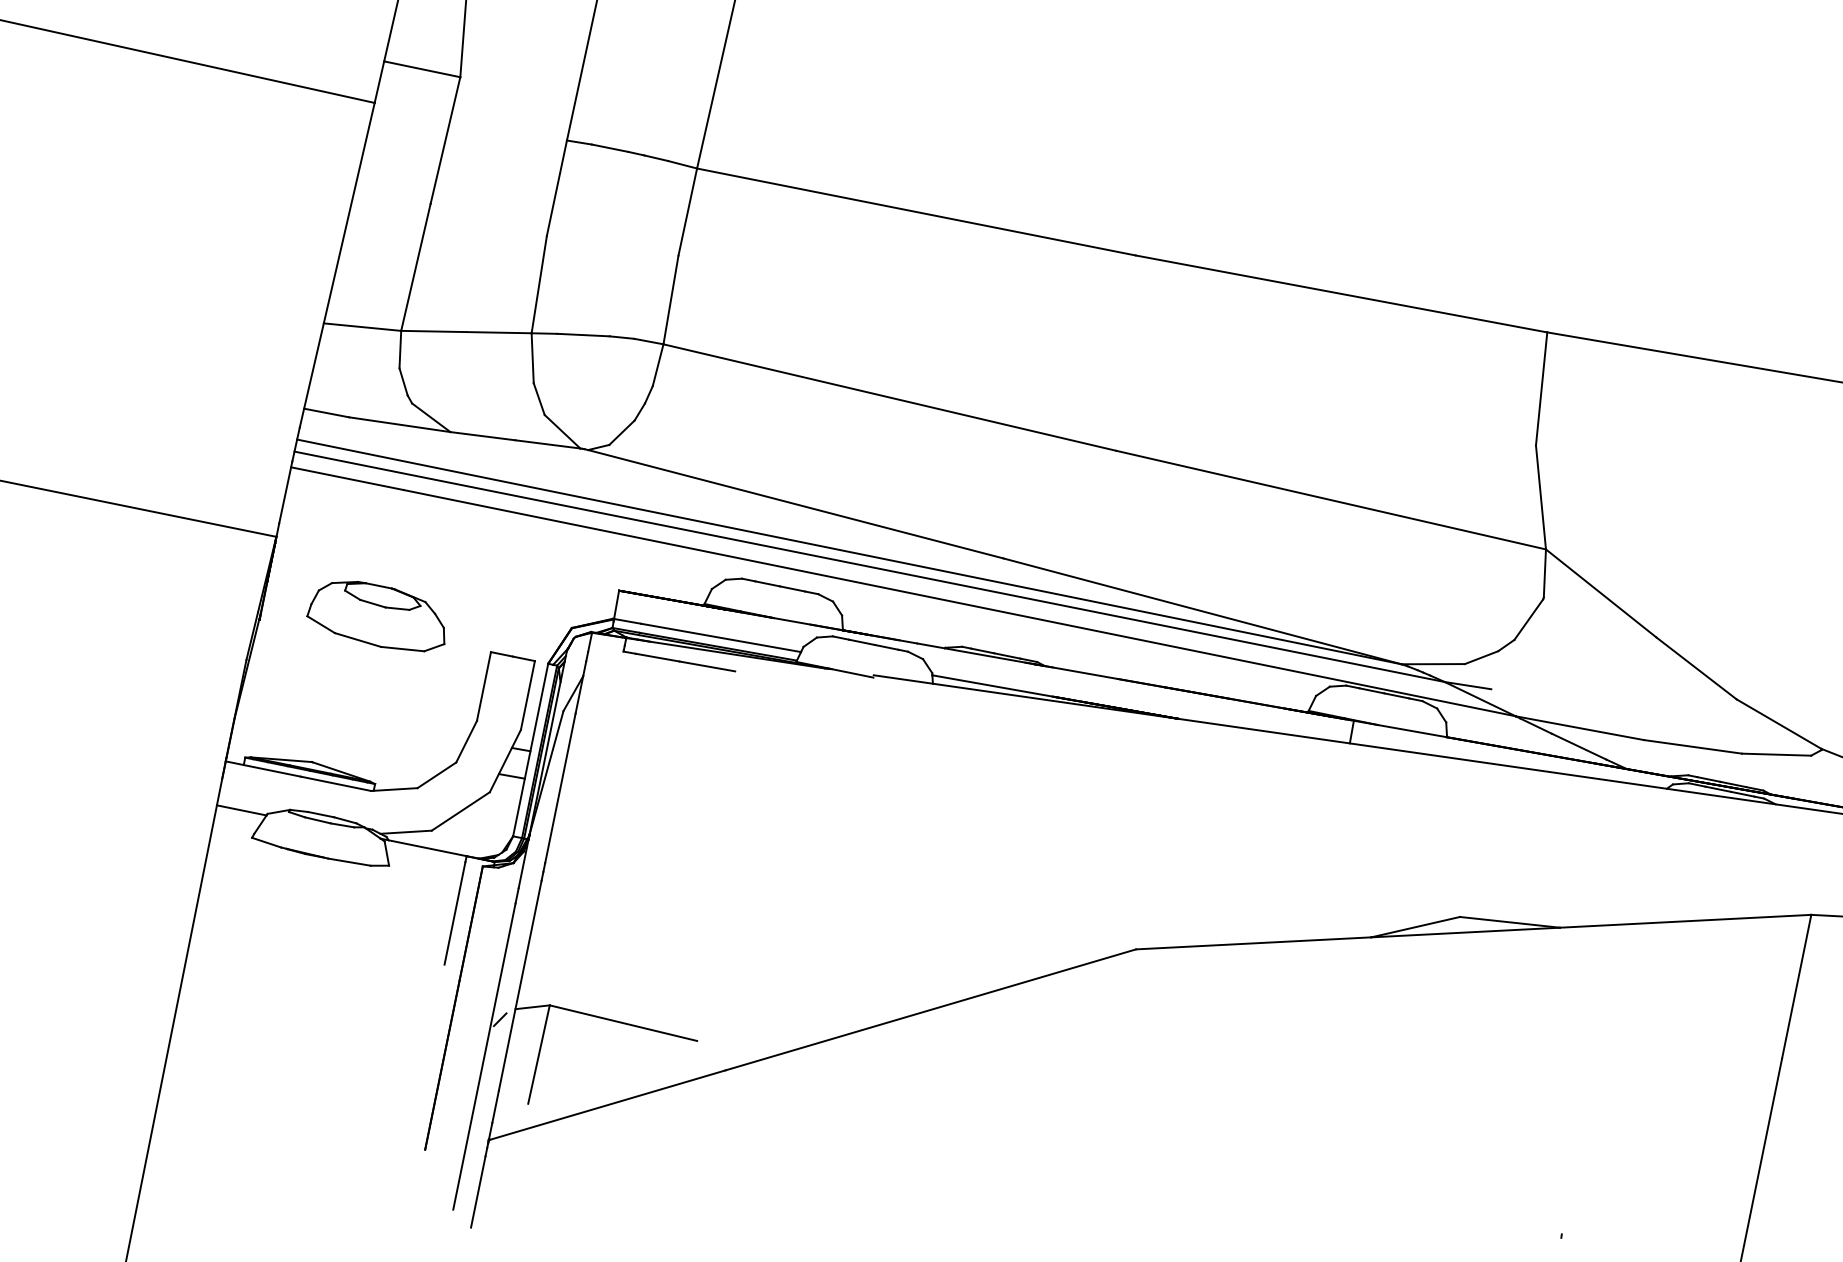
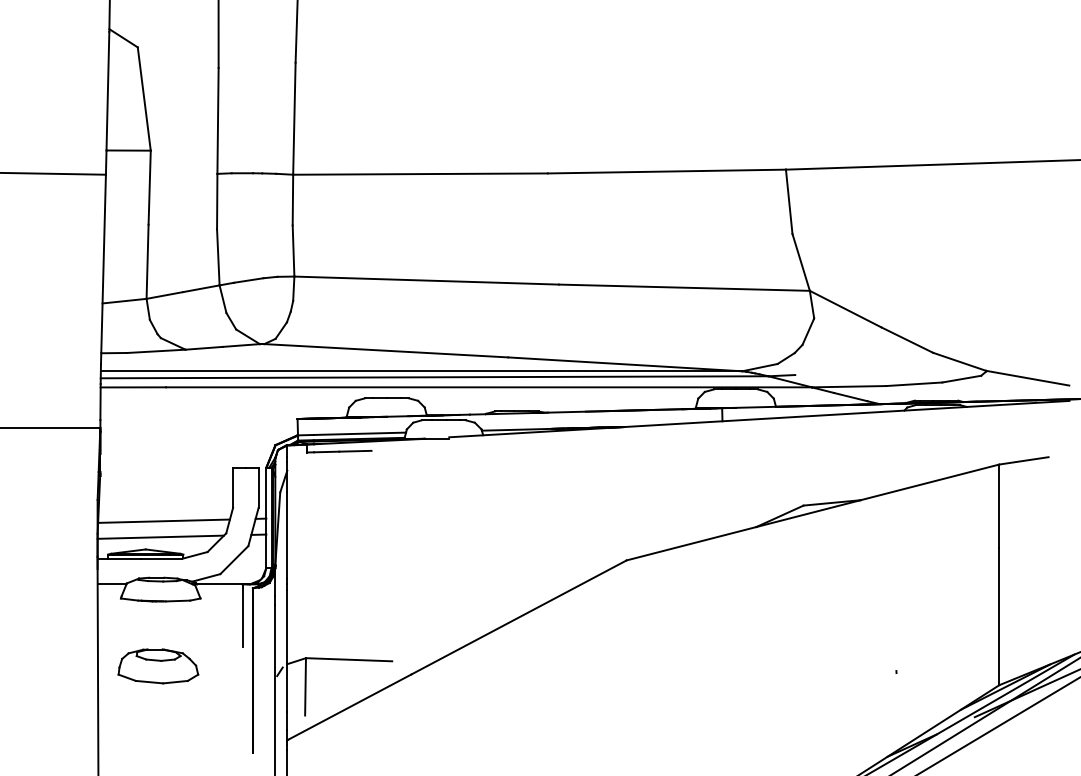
part: (378, 616) -> (158, 666), moved
line: (352, 718) -> (163, 520), added
line: (341, 744) -> (160, 536), added

